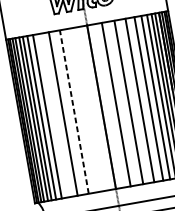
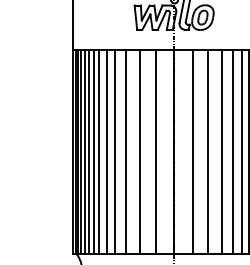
line: (86, 109) -> (155, 152), added
line: (74, 112) -> (140, 152), dashed -> solid
line: (54, 115) -> (115, 152), added

